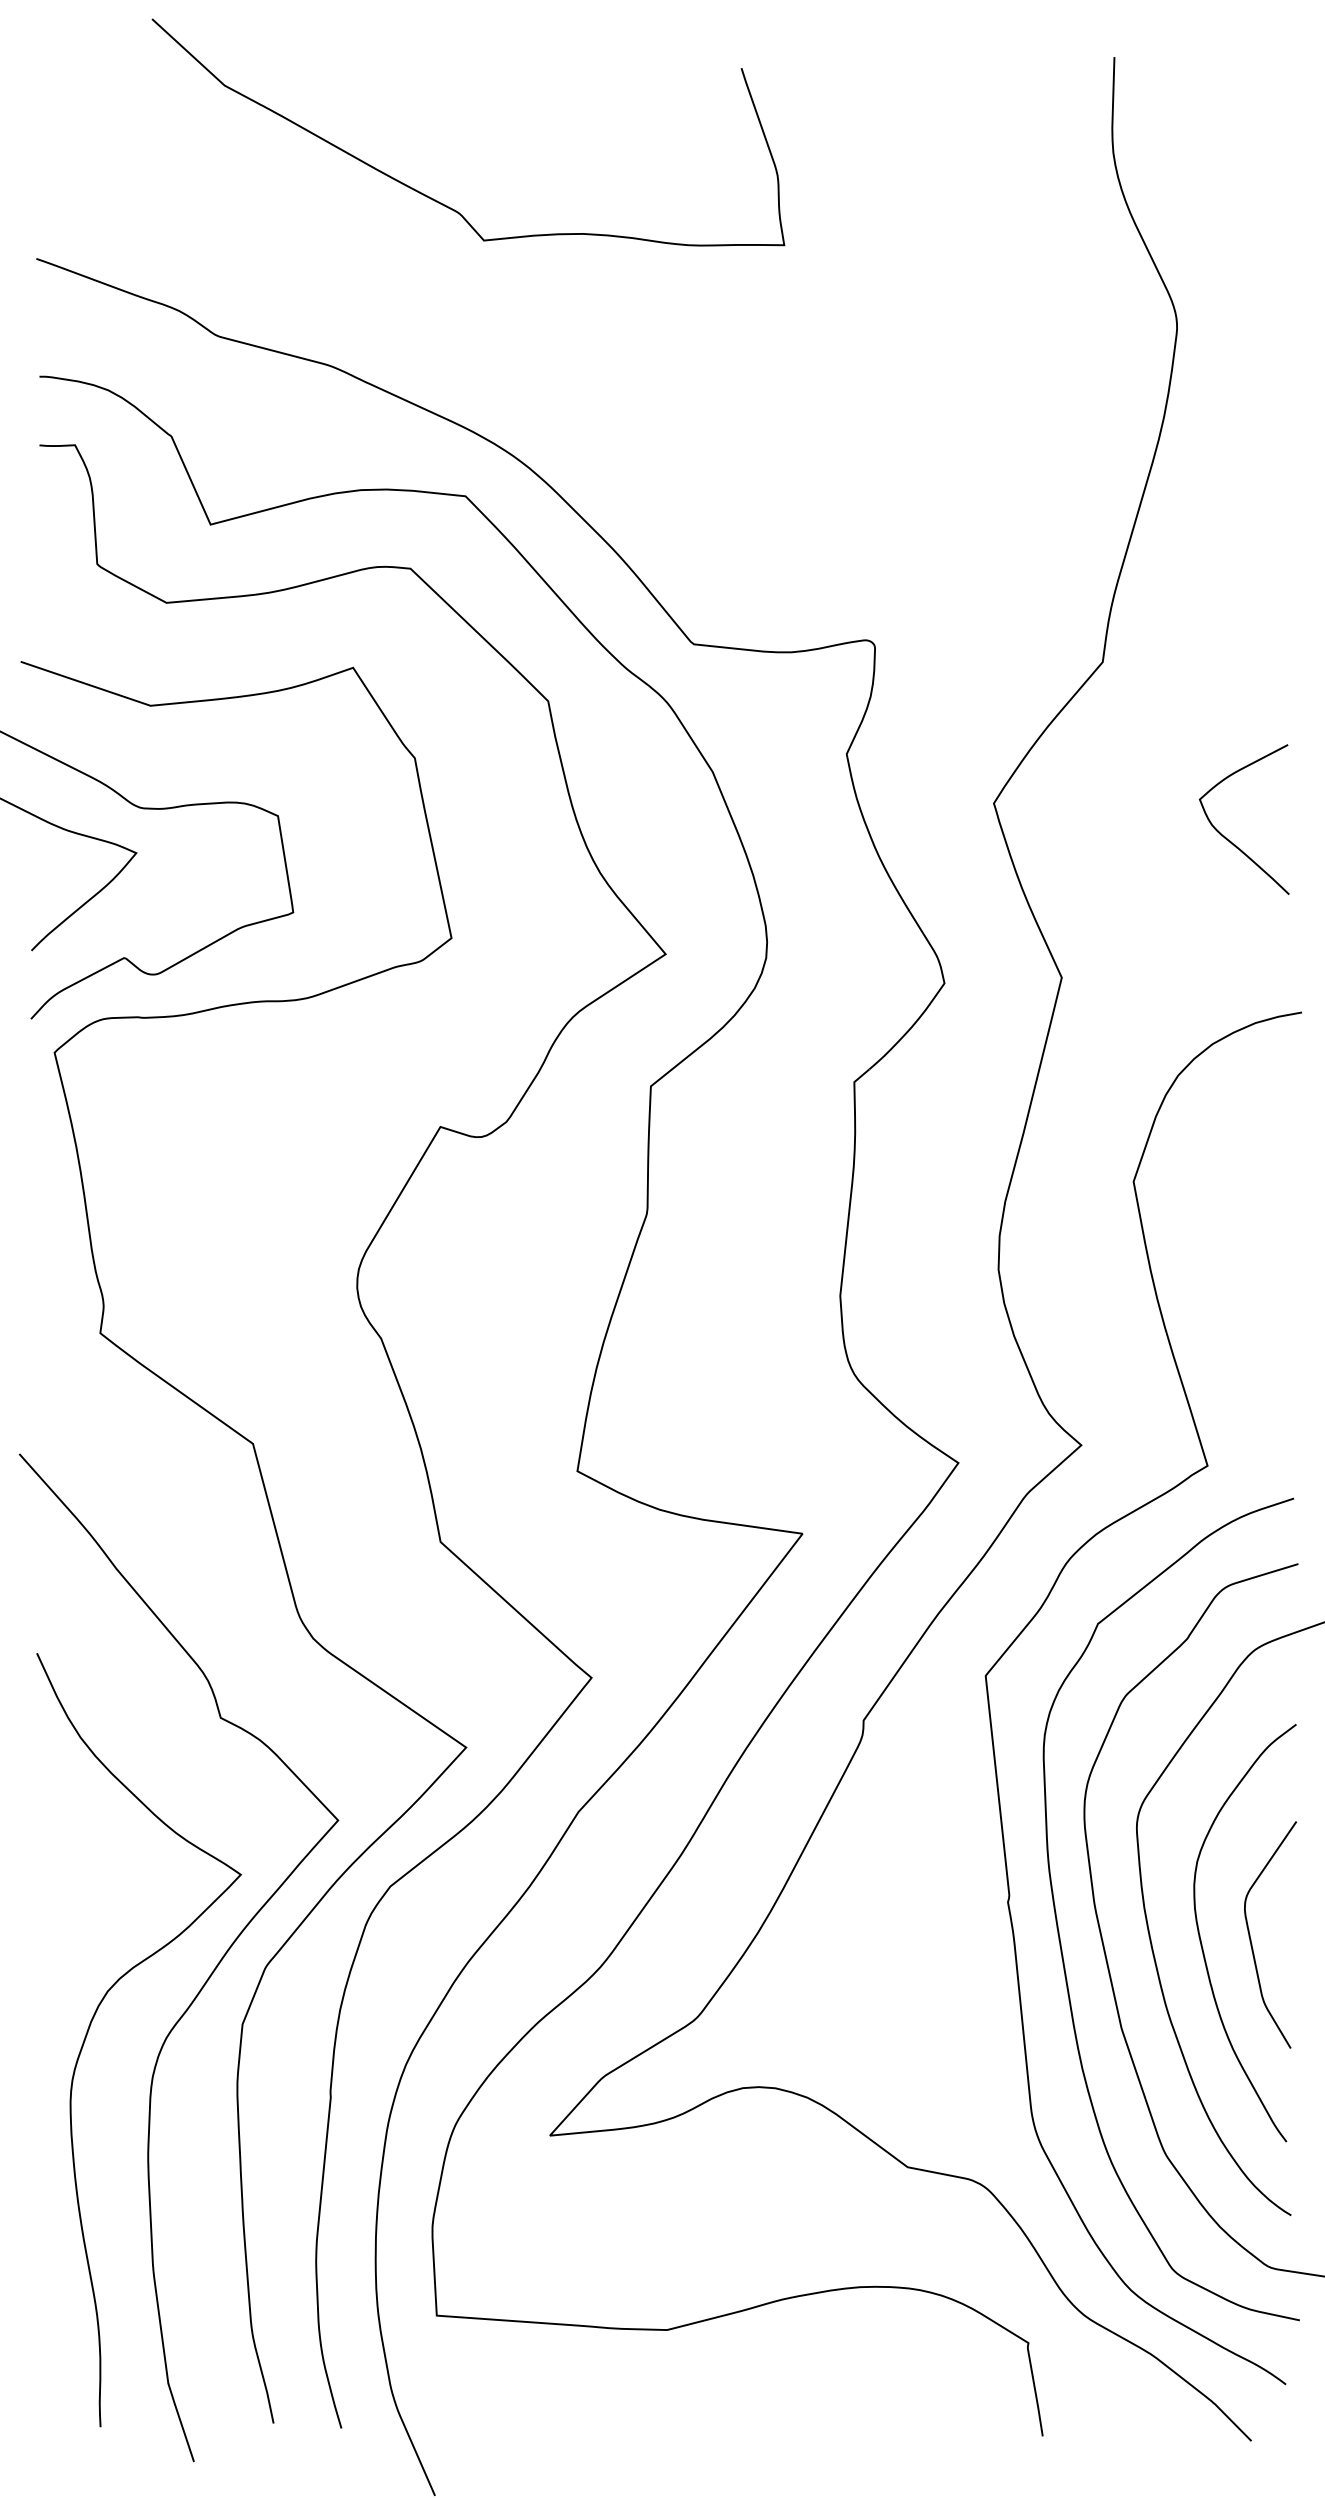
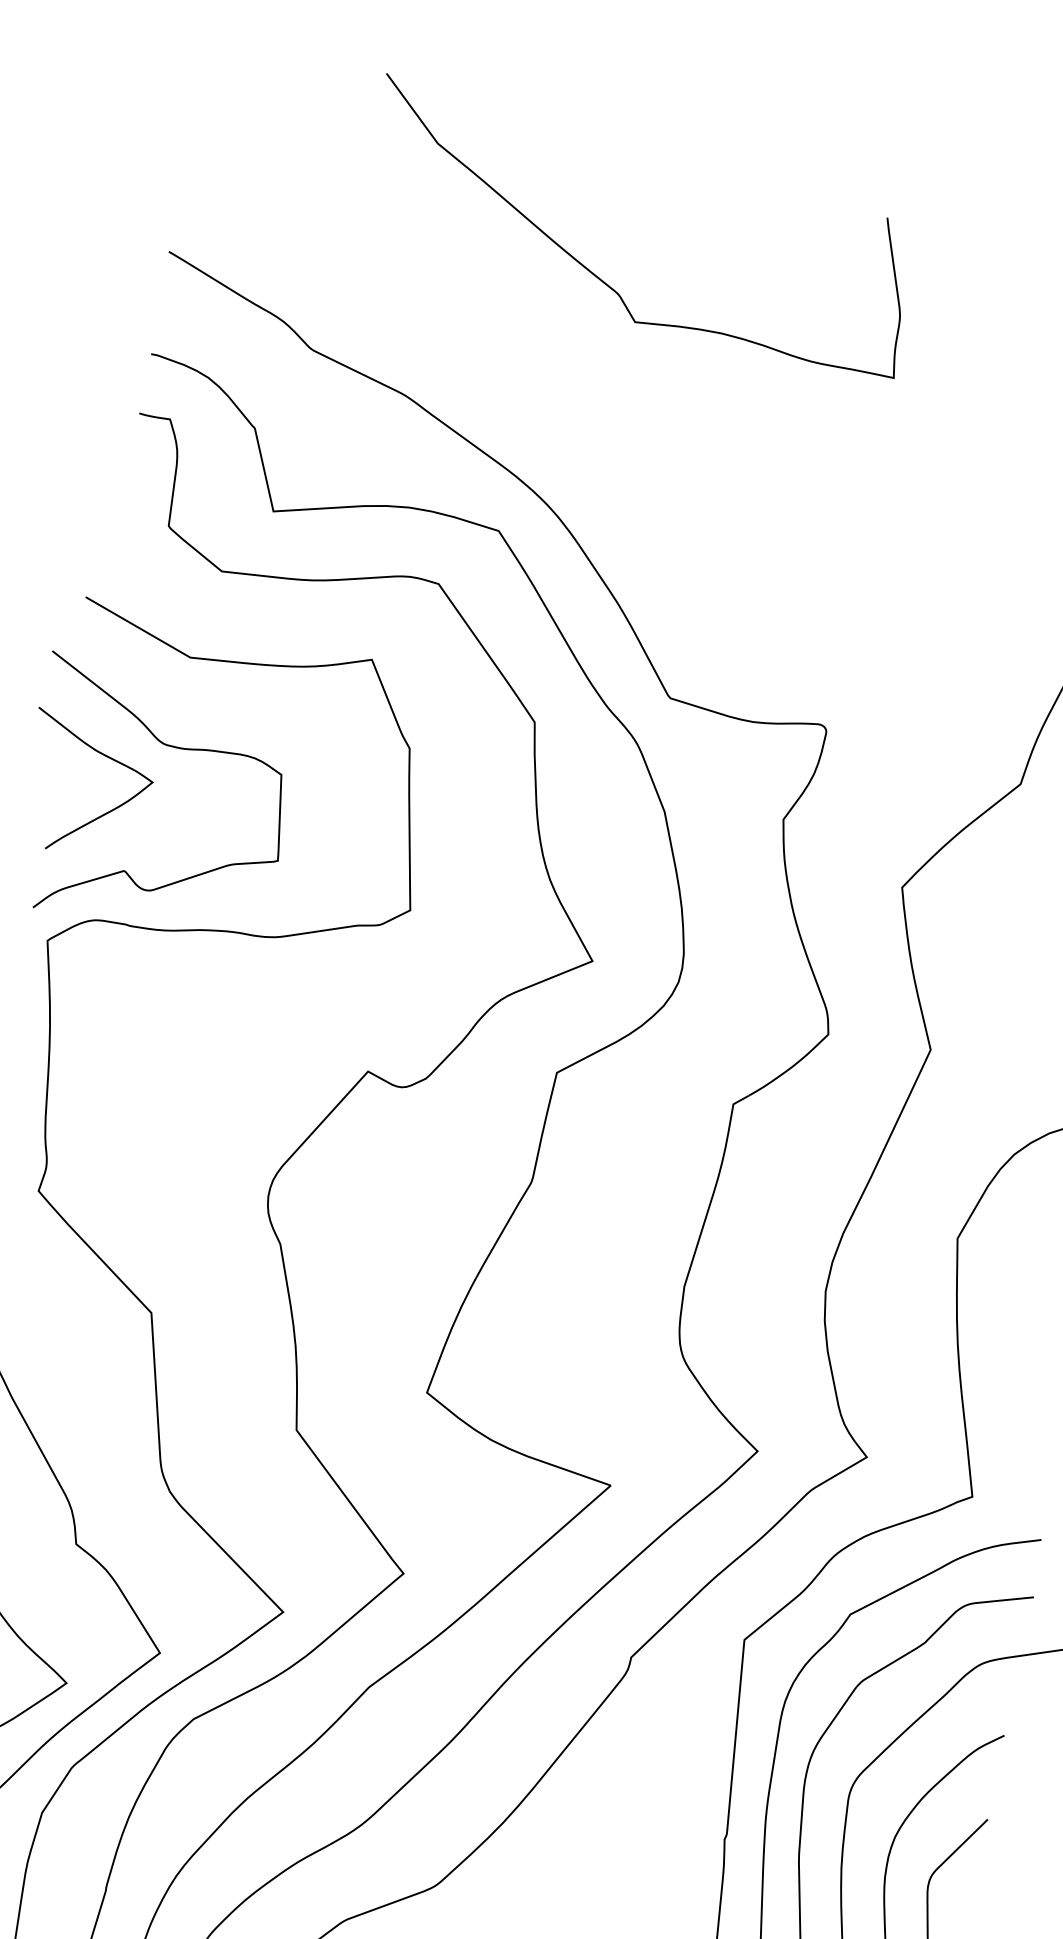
curve: (435, 199) -> (600, 278), moved

